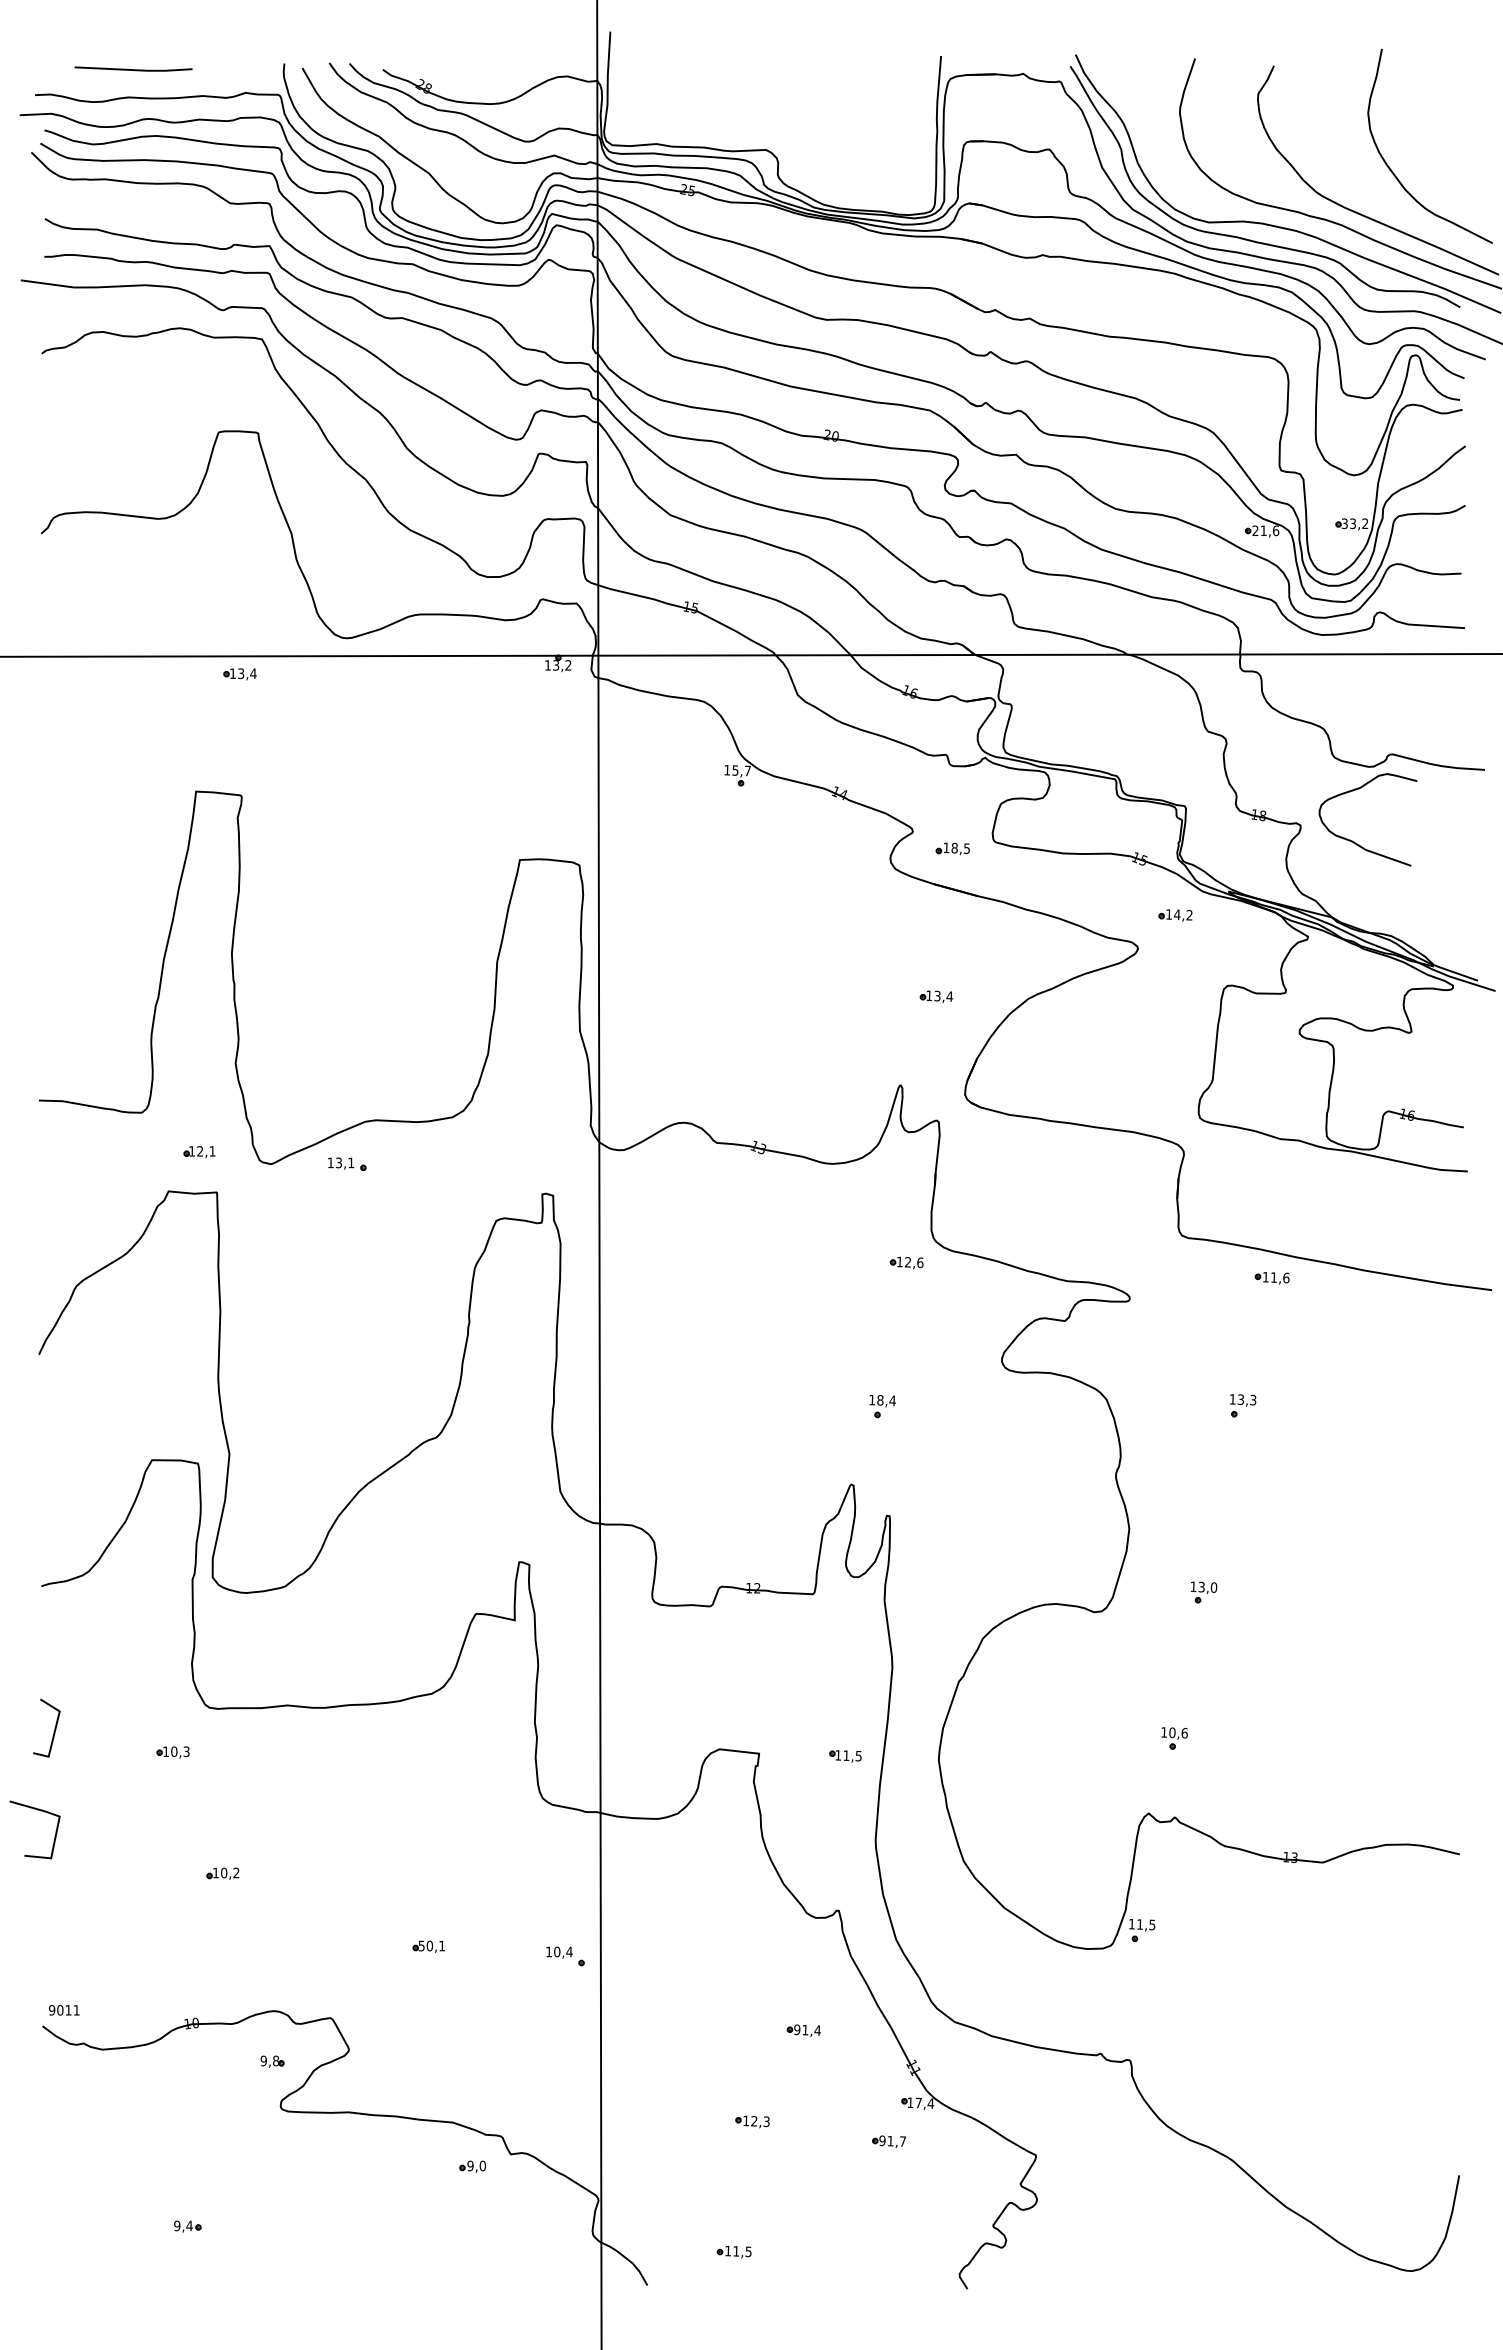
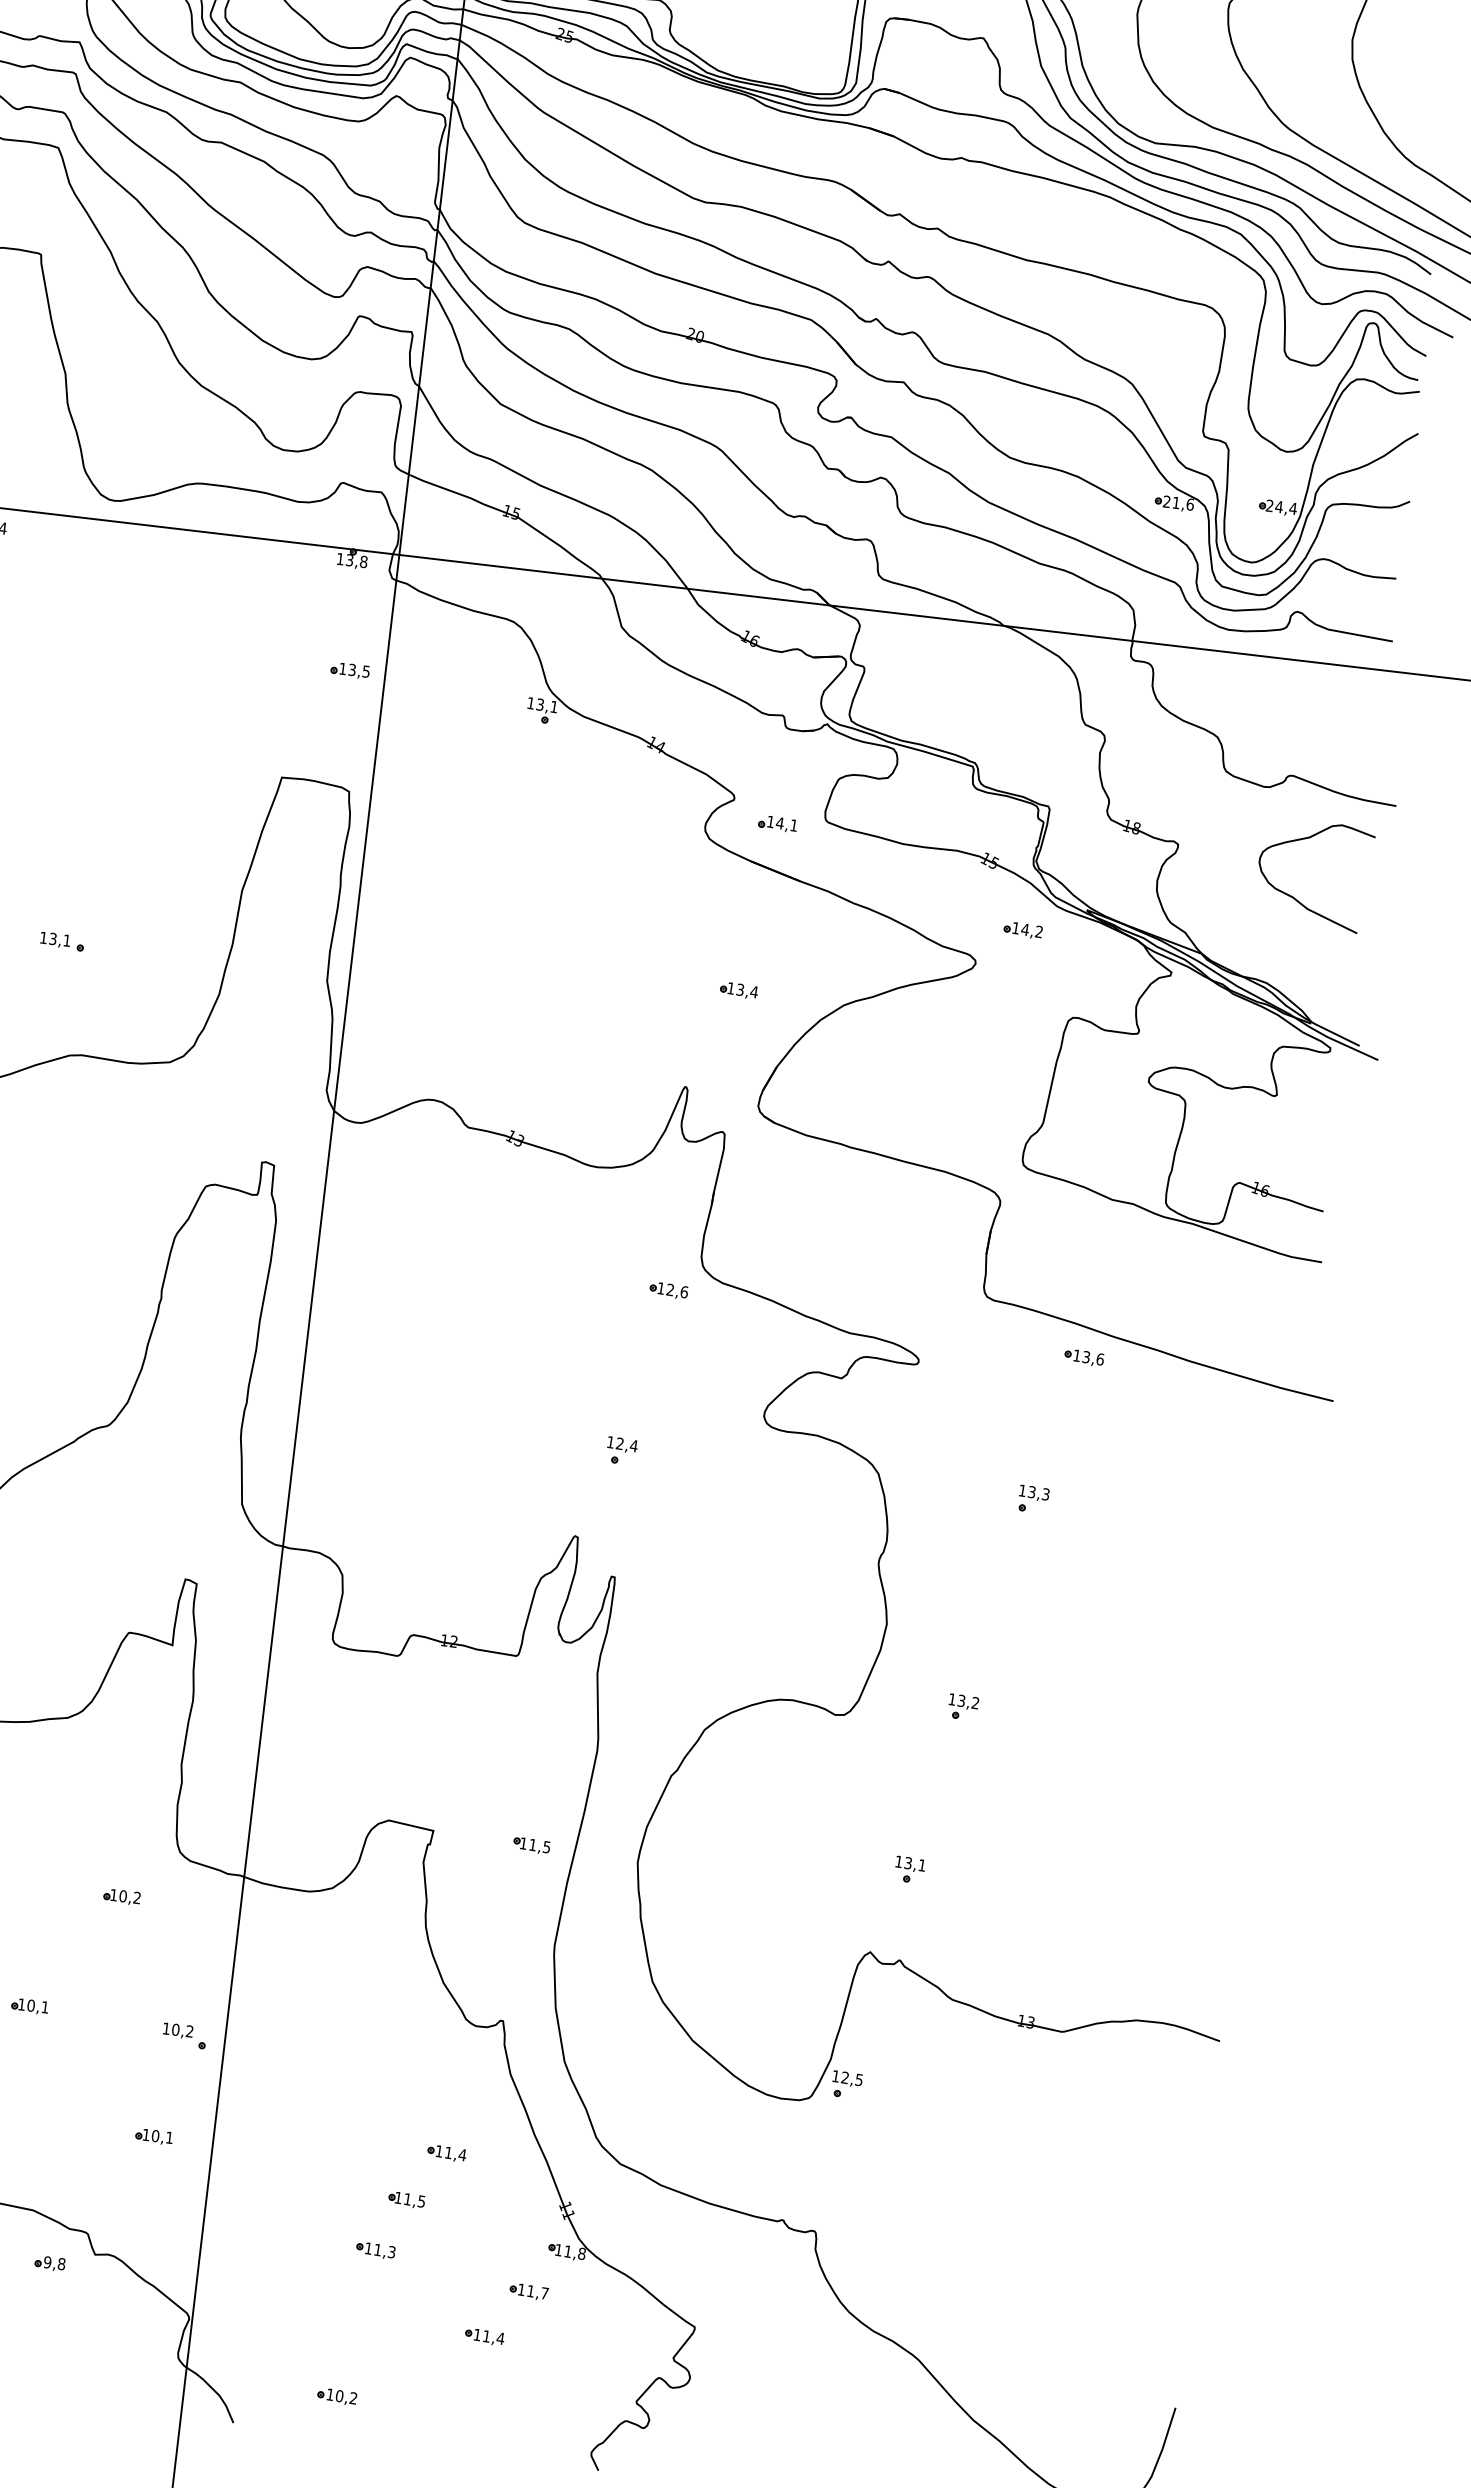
text: (1354, 523) -> (1280, 506), 33,2 -> 24,4
text: (568, 665) -> (363, 562), 13,2 -> 13,8
part: (567, 760) -> (349, 670), added
text: (741, 770) -> (547, 705), 15,7 -> 13,1
curve: (1354, 841) -> (1295, 897), moved
text: (960, 847) -> (786, 823), 18,5 -> 14,1
part: (347, 1164) -> (62, 941), moved
text: (1273, 1277) -> (1085, 1357), 11,6 -> 13,6
text: (880, 1400) -> (620, 1444), 18,4 -> 12,4
text: (1213, 1587) -> (974, 1702), 13,0 -> 13,2
text: (1178, 1732) -> (915, 1863), 10,6 -> 13,1
part: (496, 1842) -> (121, 1896), added
text: (1139, 1924) -> (844, 2077), 11,5 -> 12,5
text: (421, 1945) -> (21, 2003), 50,1 -> 10,1
text: (569, 1951) -> (189, 2030), 10,4 -> 10,2
text: (797, 2029) -> (439, 2151), 91,4 -> 11,4
part: (549, 2046) -> (154, 2136), added
part: (774, 2075) -> (407, 2200), added
text: (924, 2102) -> (574, 2251), 17,4 -> 11,8
text: (754, 2121) -> (378, 2250), 12,3 -> 11,3
text: (882, 2140) -> (521, 2289), 91,7 -> 11,7
text: (482, 2166) -> (61, 2264), 9,0 -> 9,8
part: (855, 2185) -> (484, 2337), added
text: (742, 2251) -> (346, 2397), 11,5 -> 10,2

